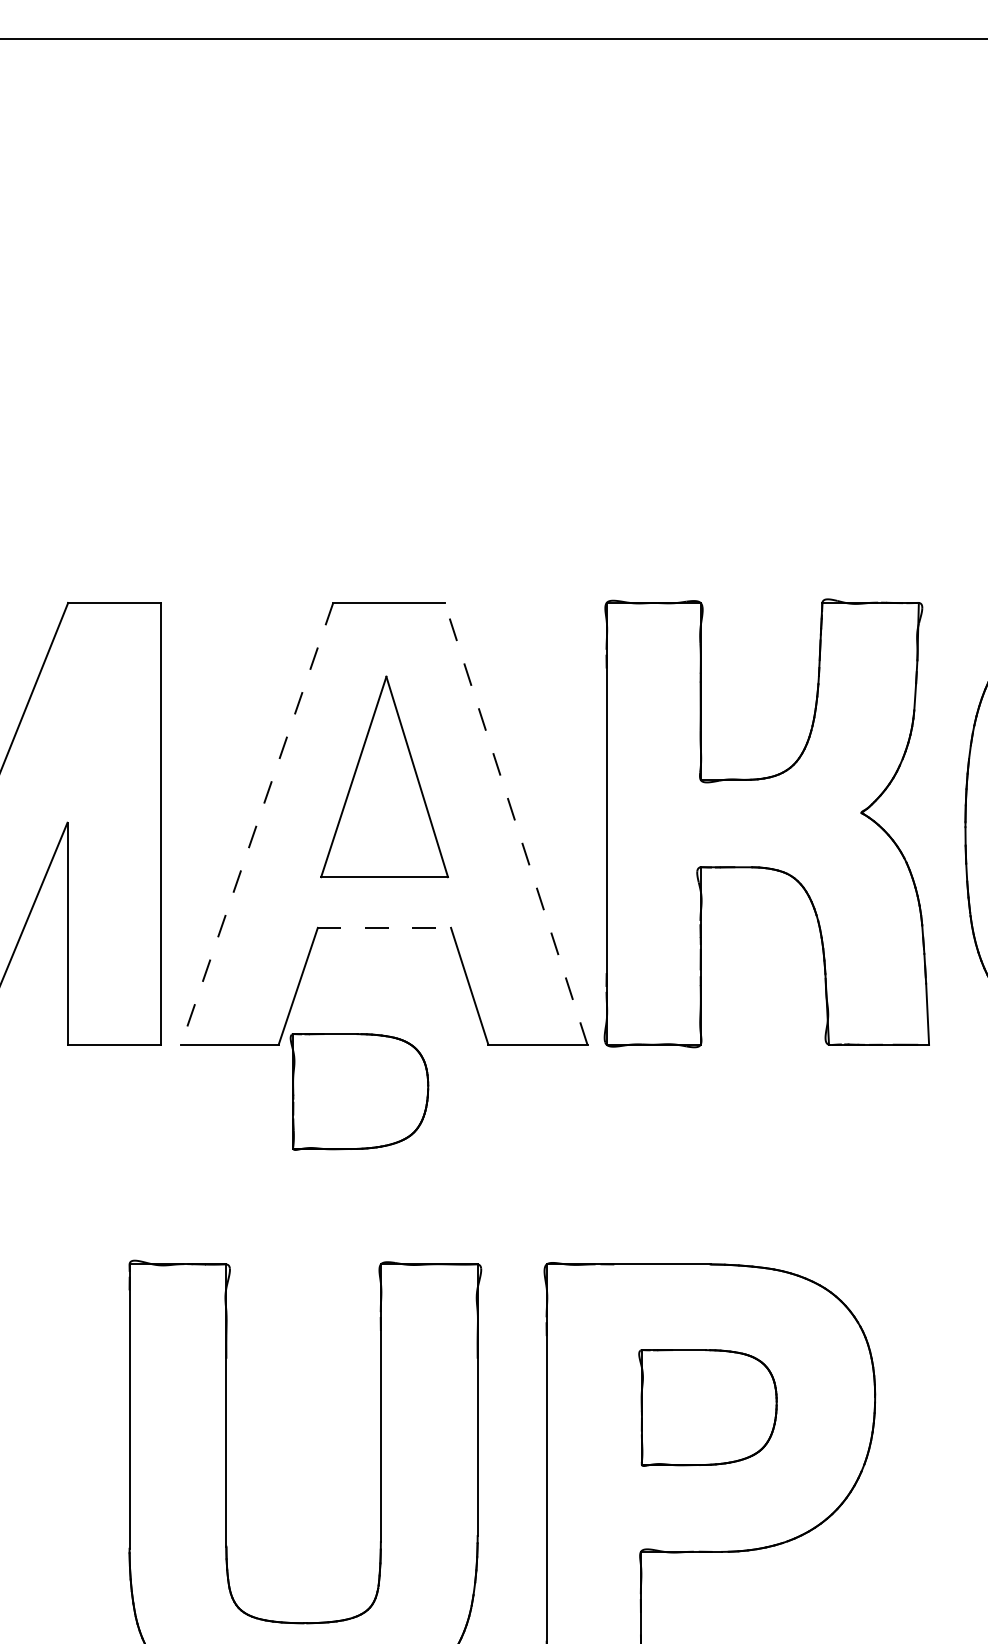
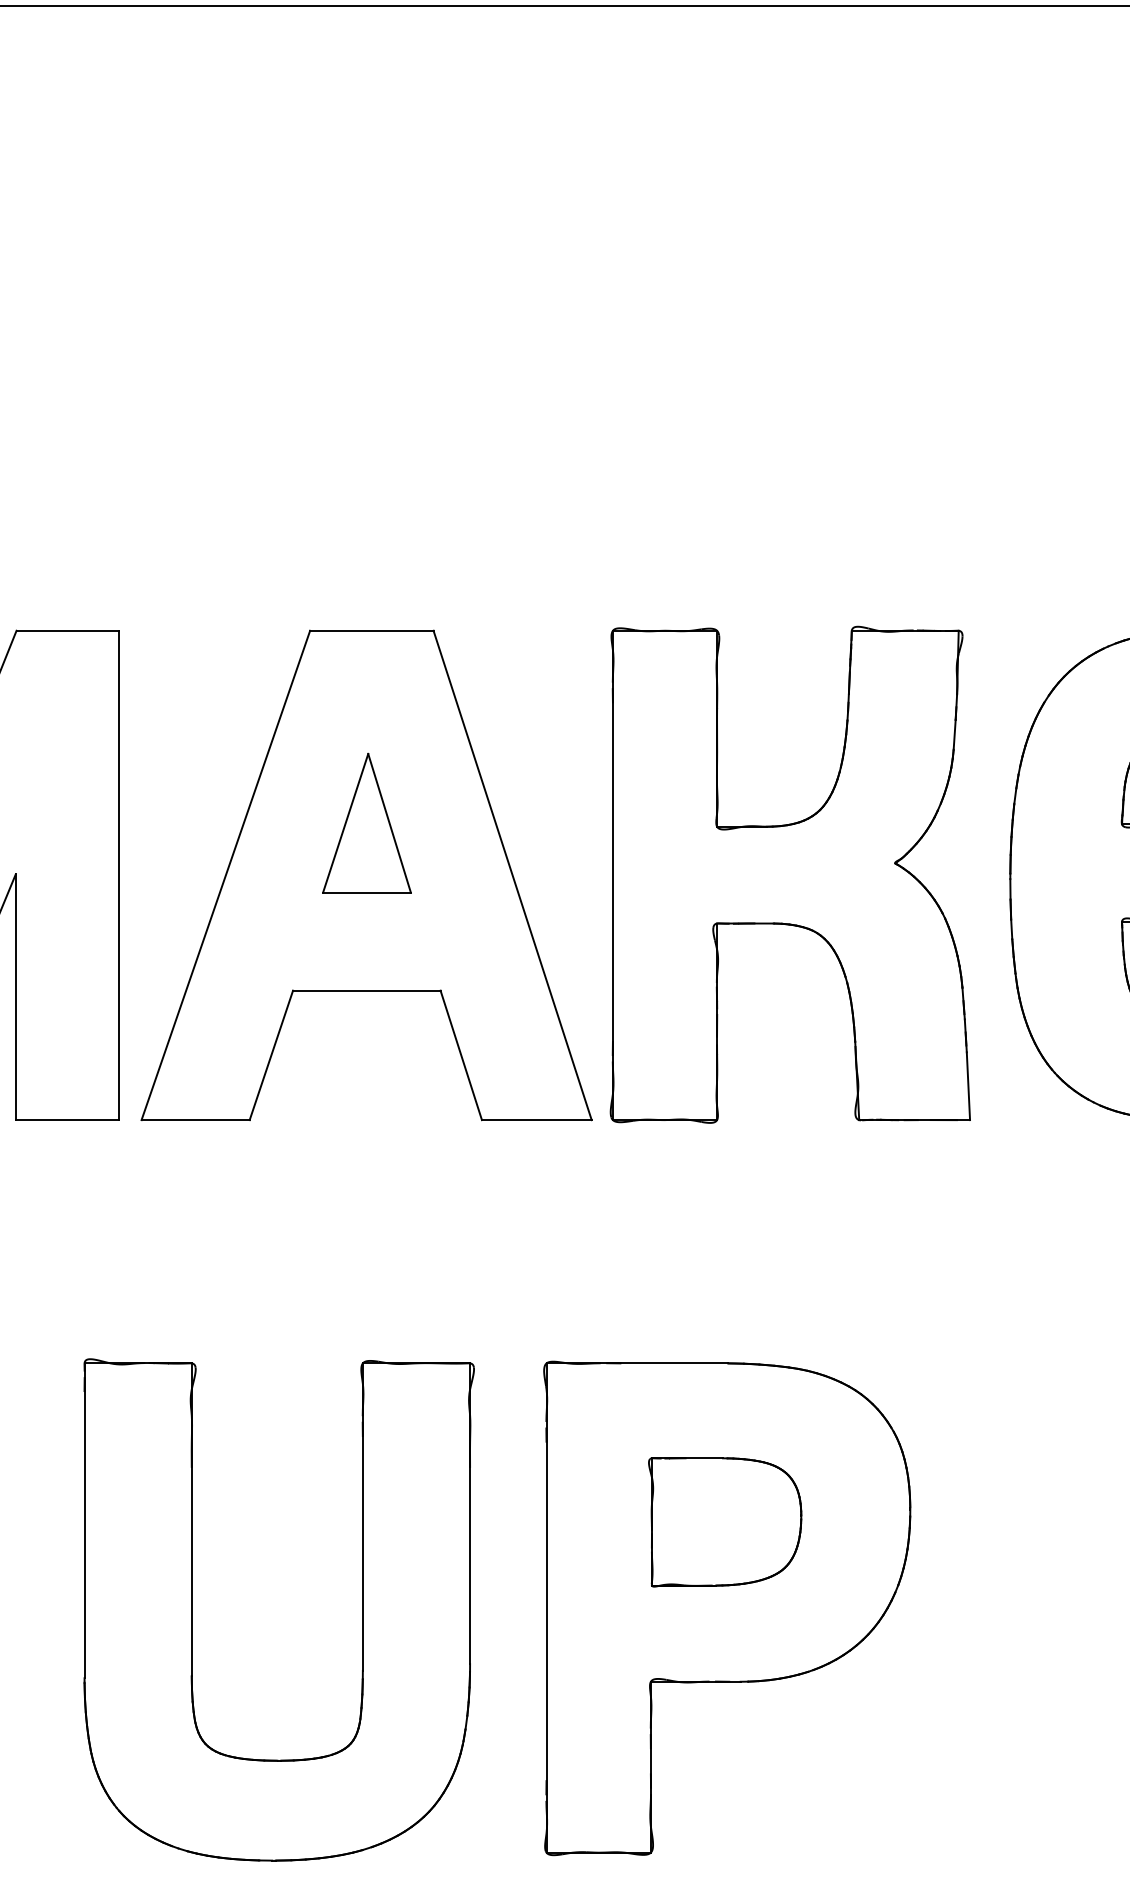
part: (384, 776) -> (366, 822), size x0.62
line: (256, 823) -> (225, 875), dashed -> solid
line: (515, 823) -> (512, 874), dashed -> solid
line: (384, 927) -> (366, 990), dashed -> solid
part: (359, 1092) -> (339, 1172), removed

